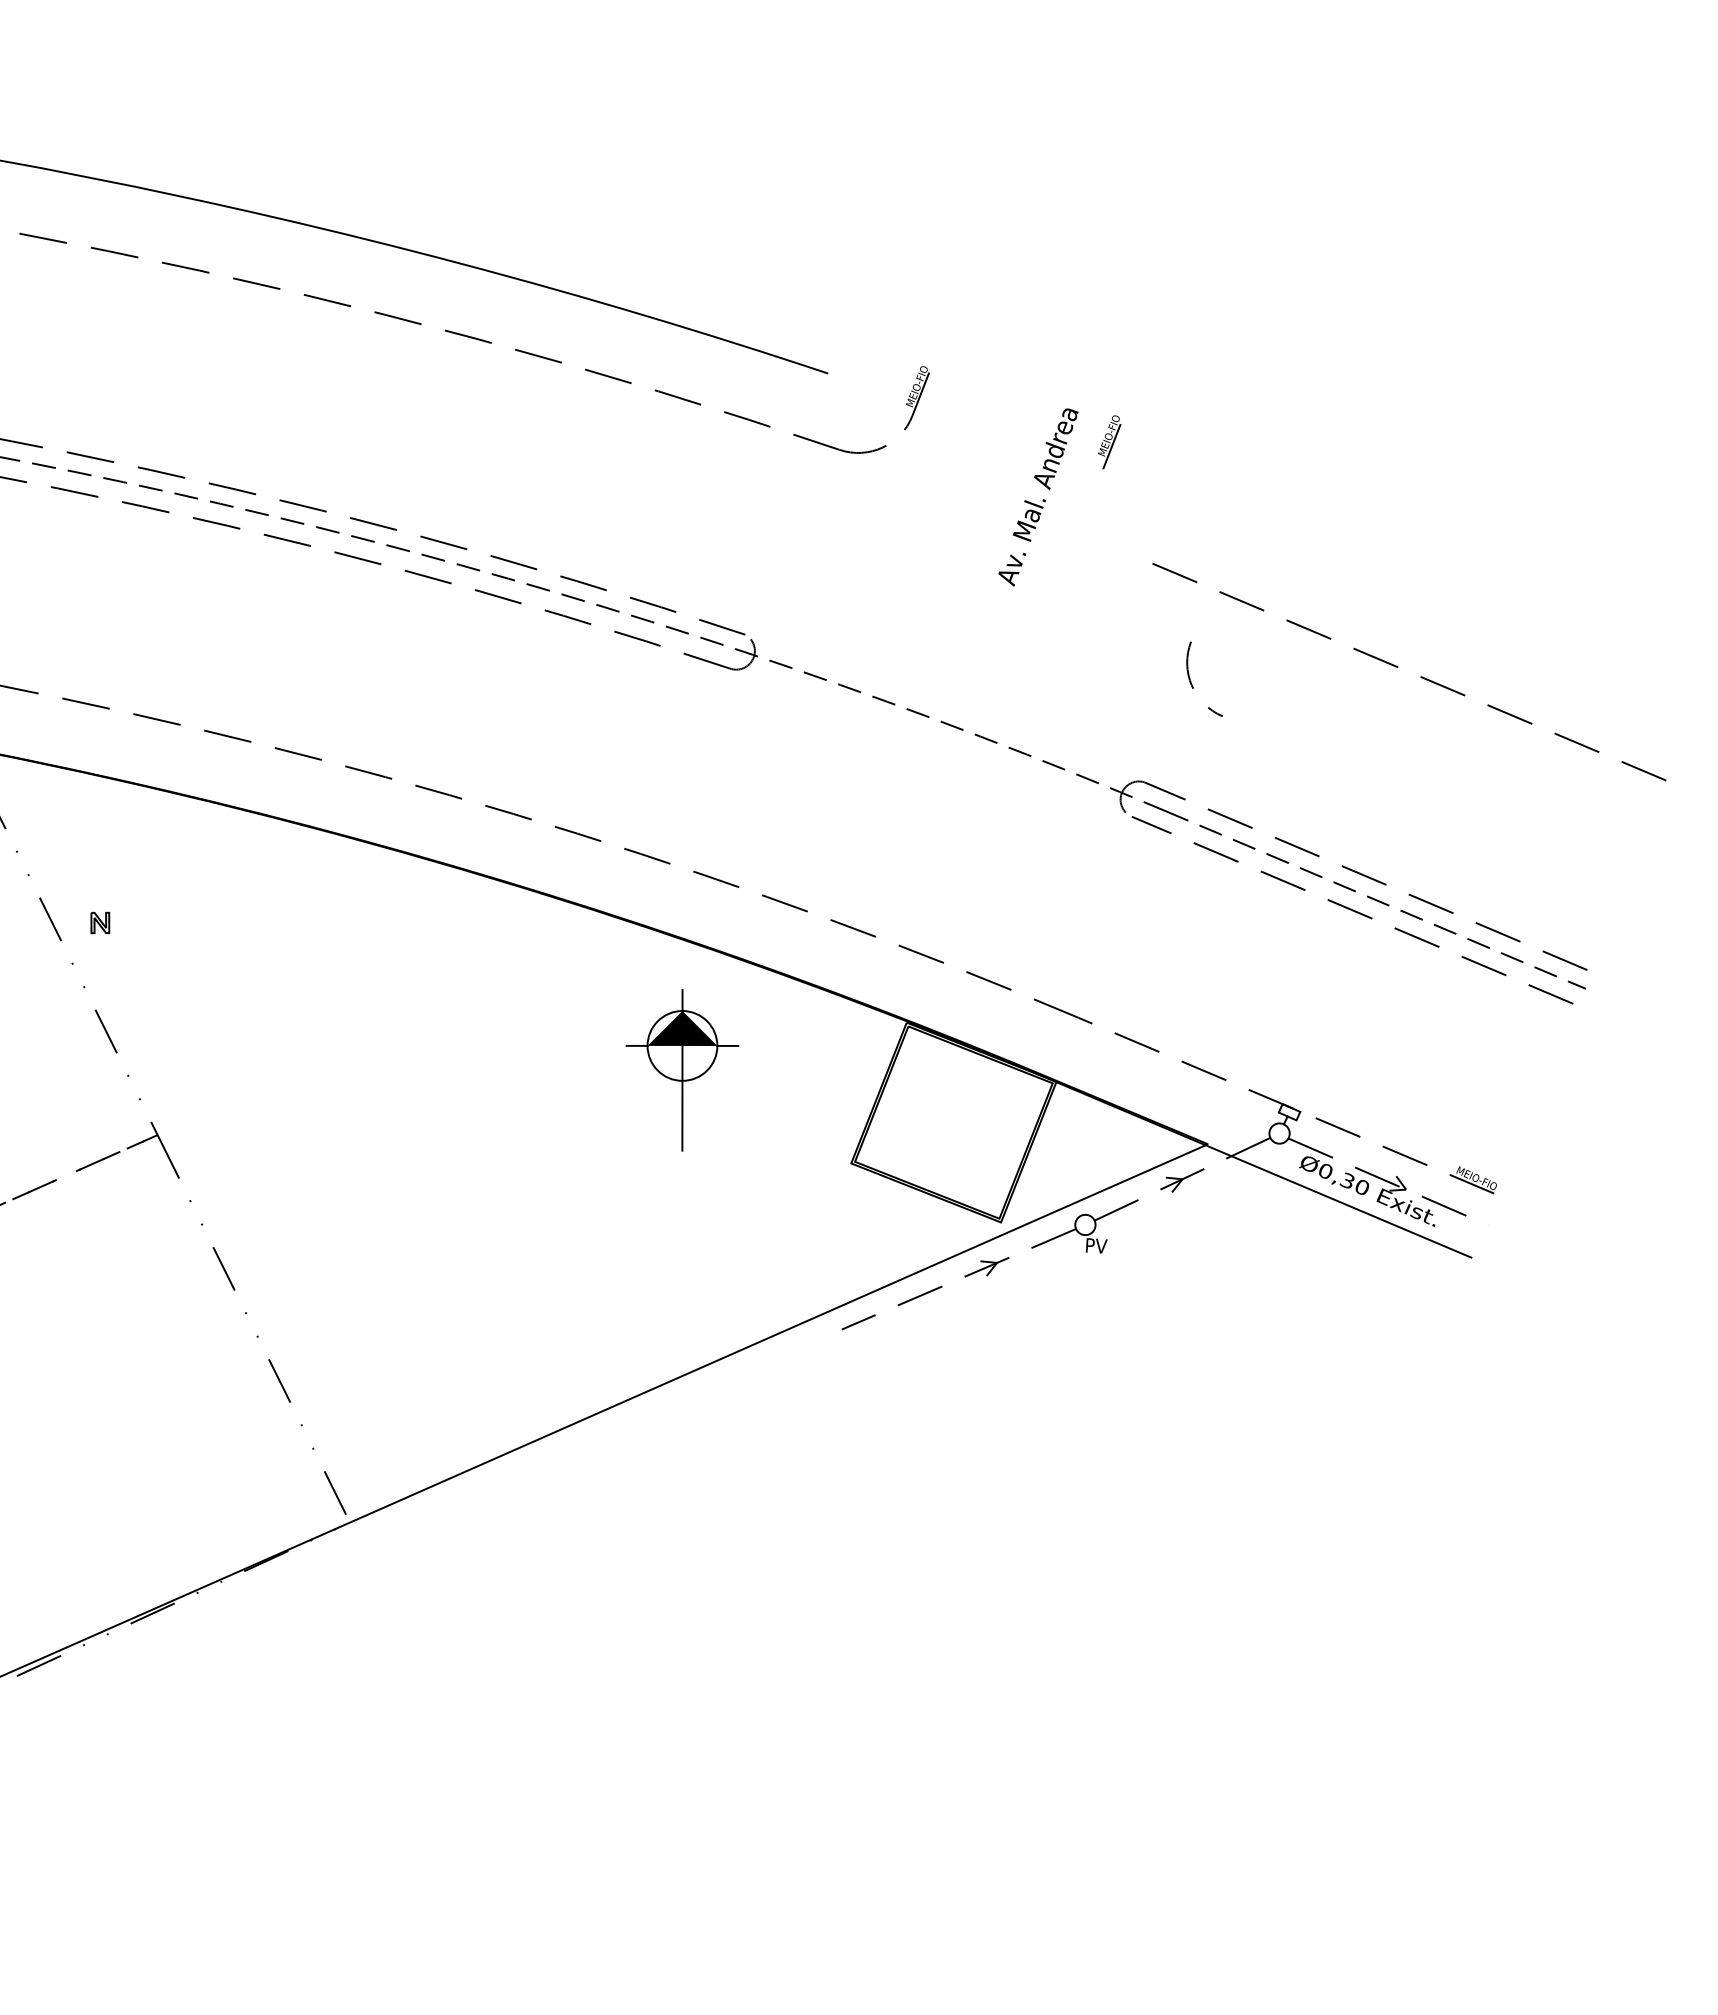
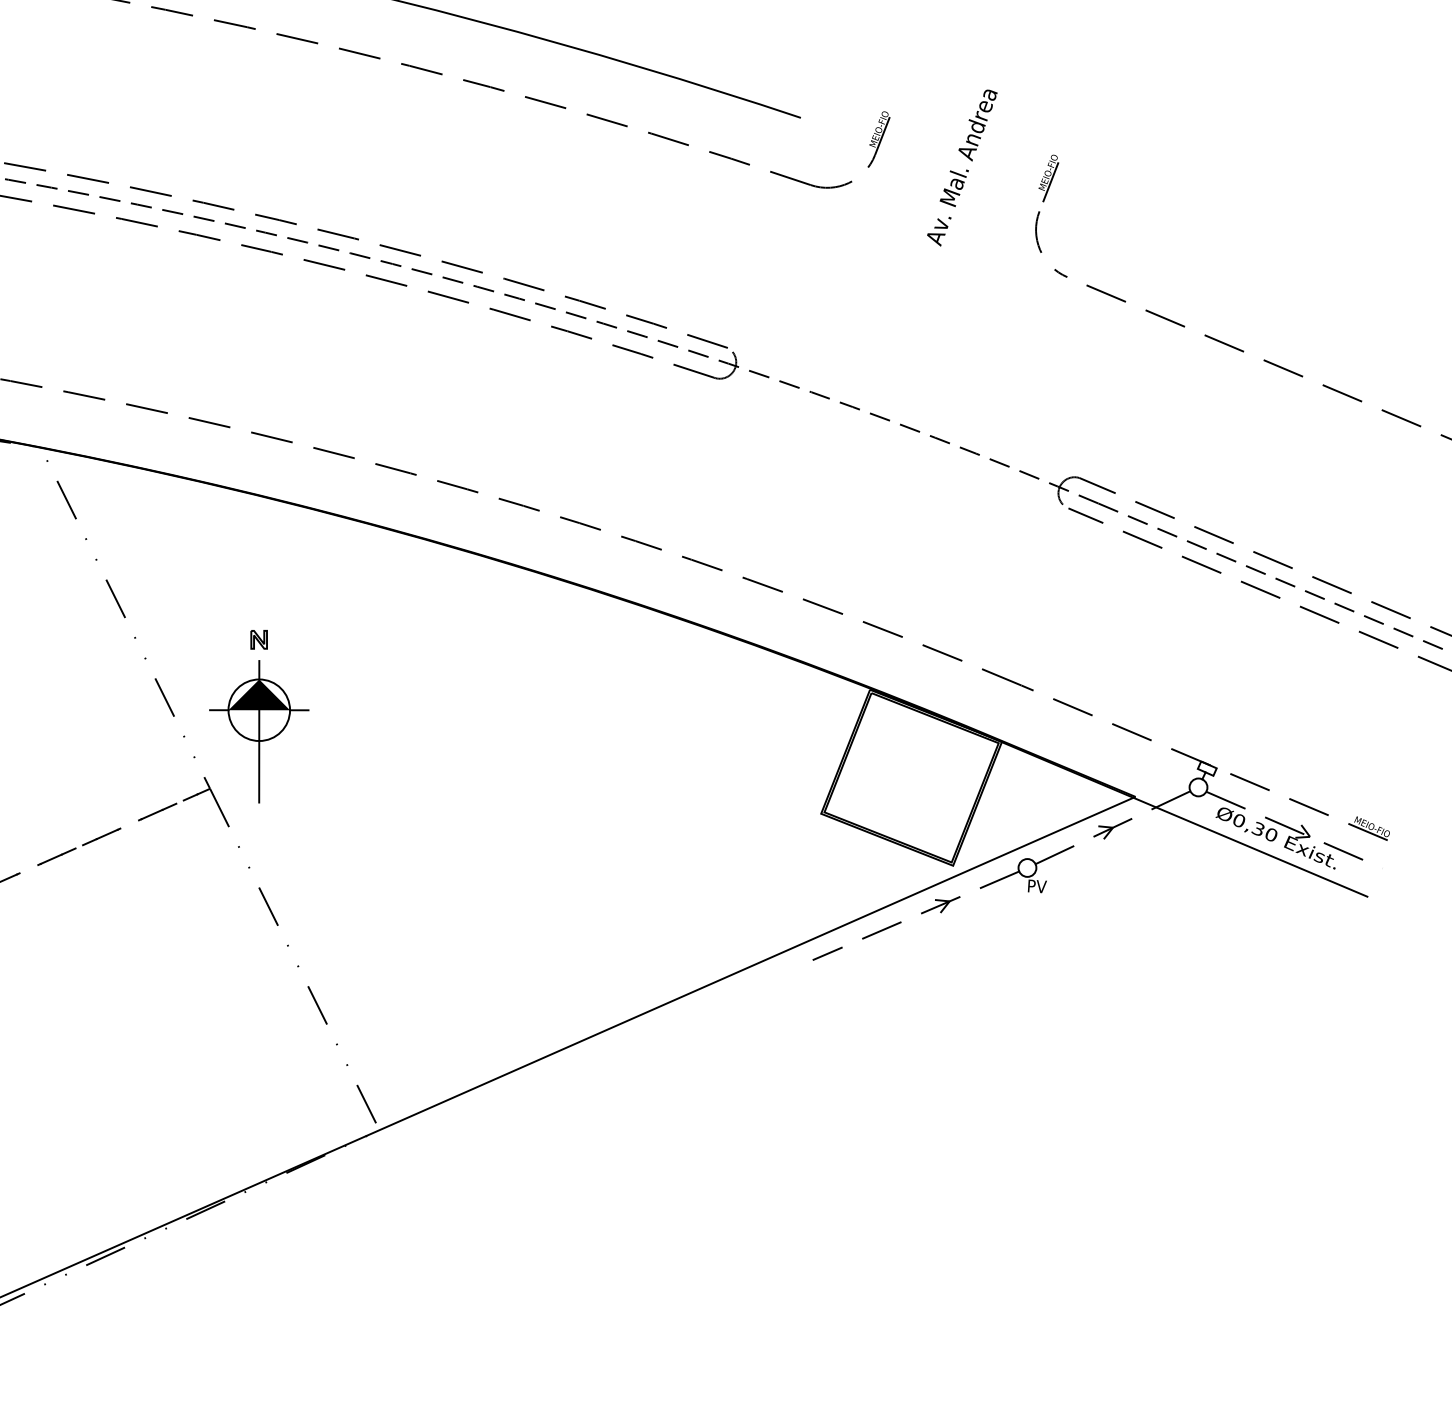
text: (1038, 497) -> (962, 168), moved
arc: (1191, 681) -> (1039, 246), moved
part: (100, 922) -> (259, 639), moved
part: (682, 1070) -> (259, 731), moved

